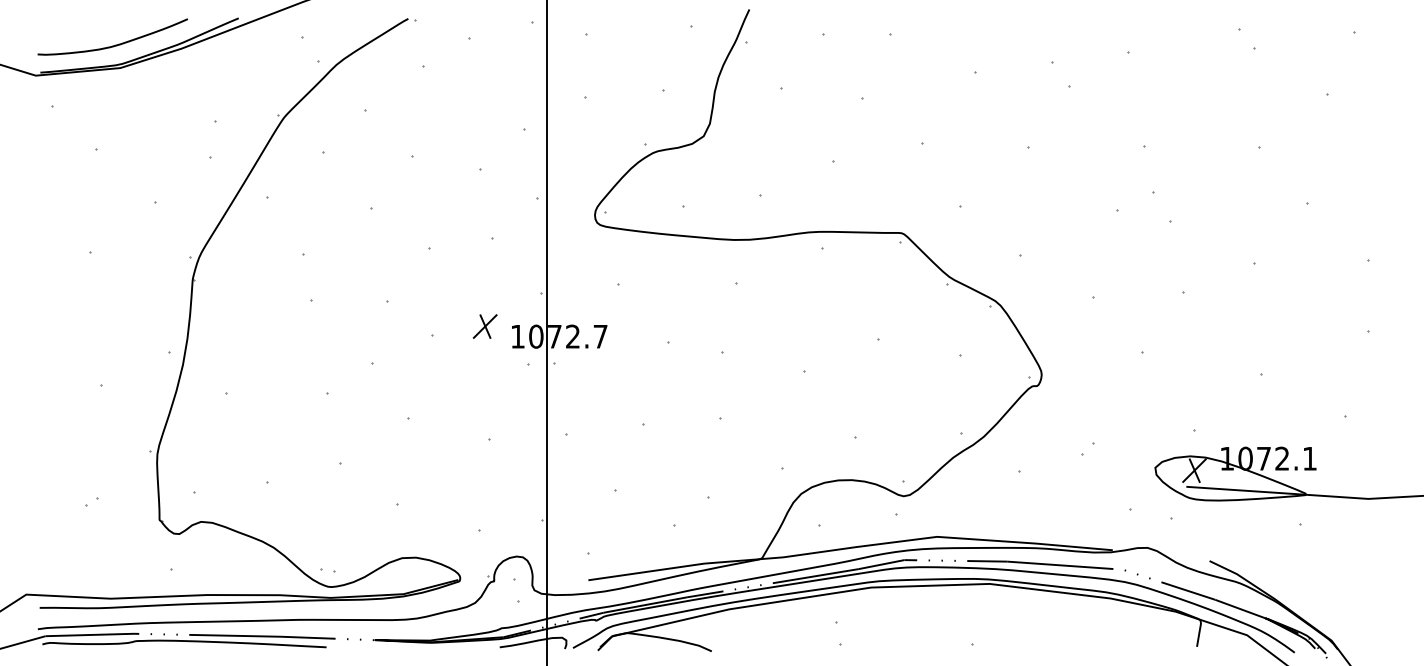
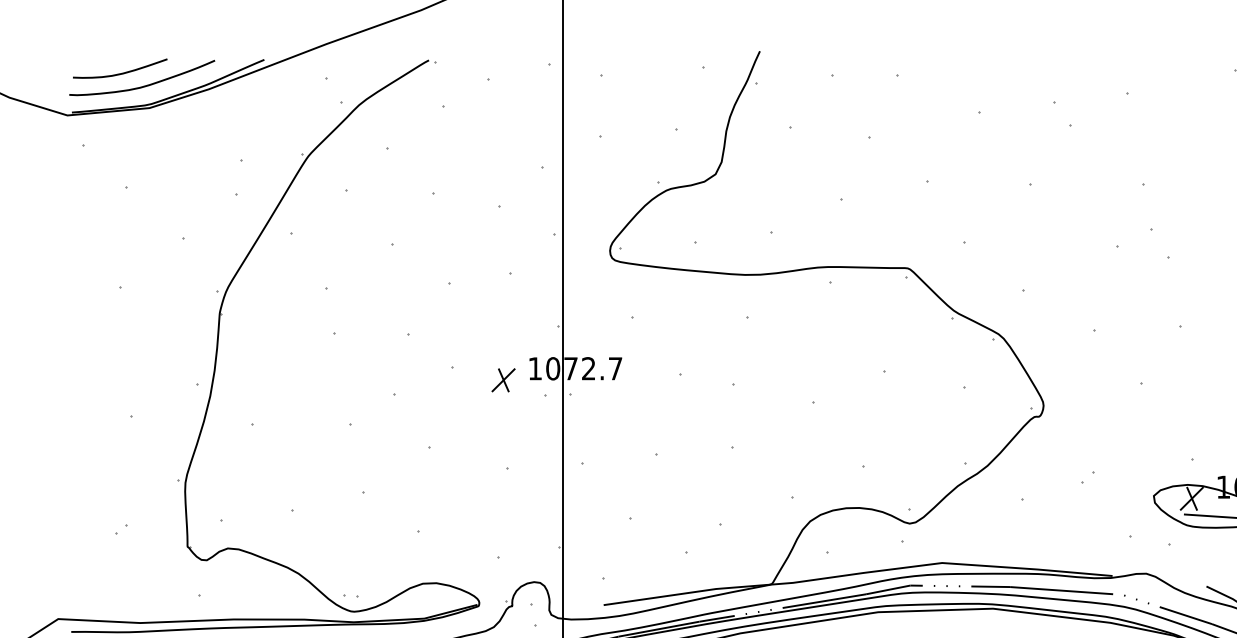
curve: (91, 31) -> (121, 72), added
part: (484, 326) -> (502, 380), moved

